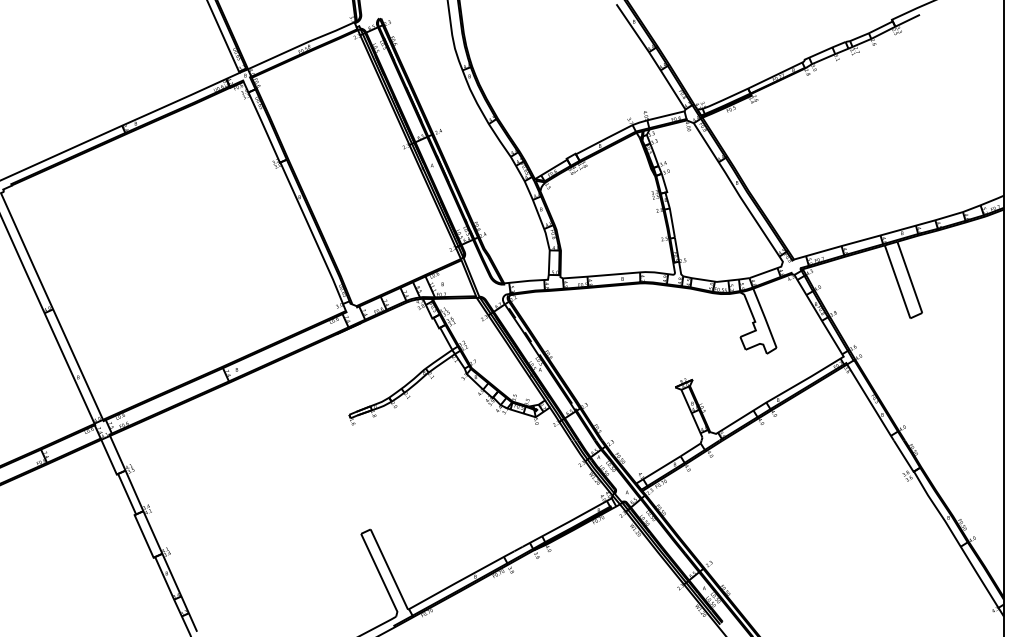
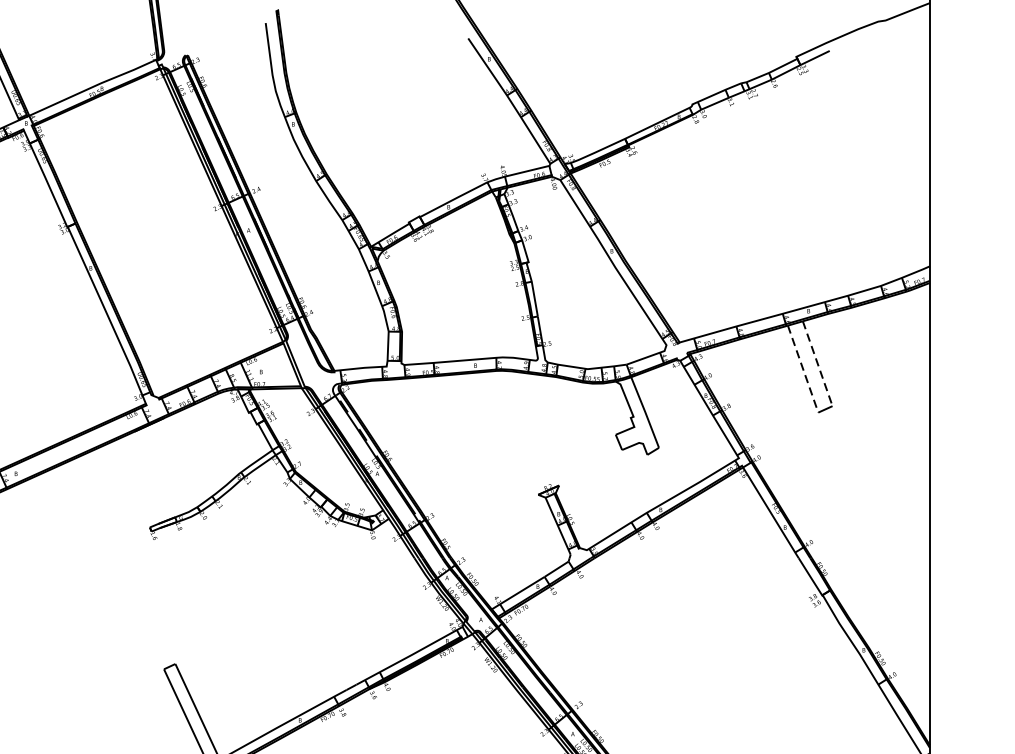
line: (909, 277) -> (817, 363), solid -> dashed
line: (897, 281) -> (803, 368), solid -> dashed

